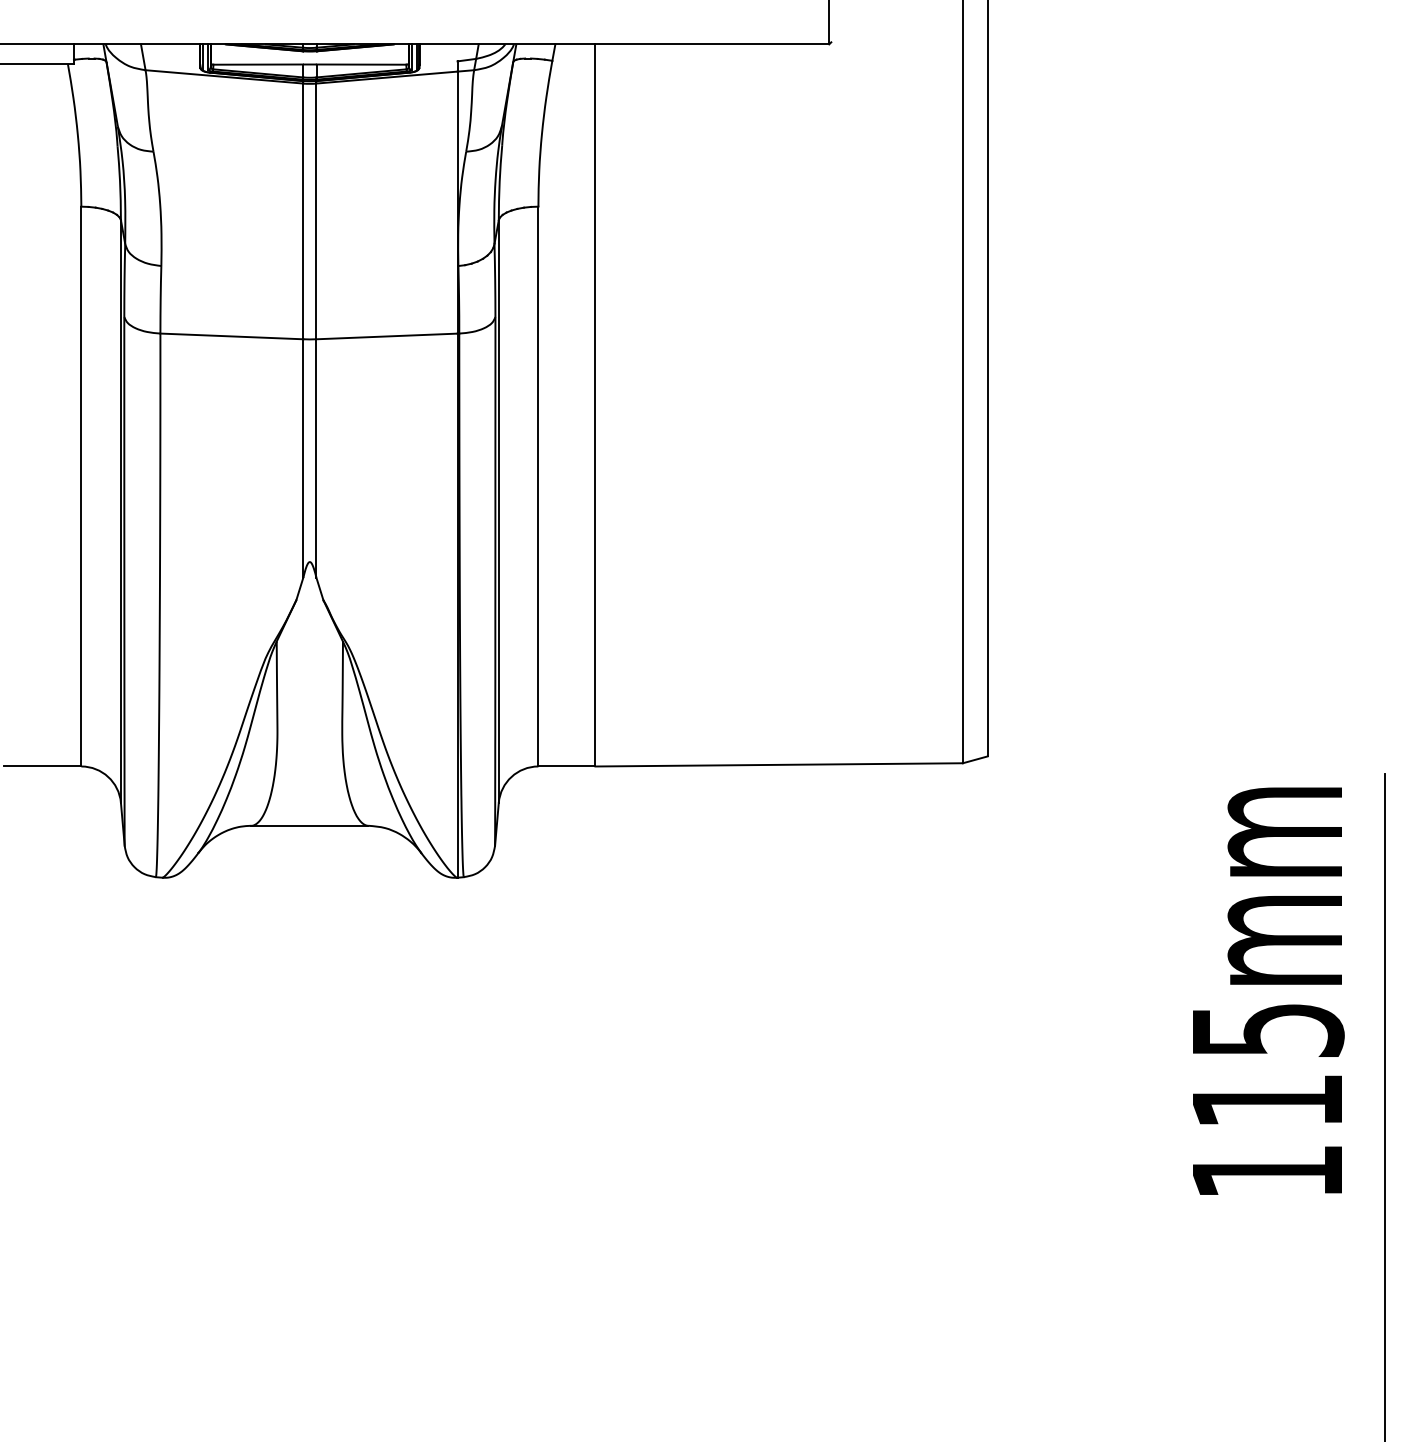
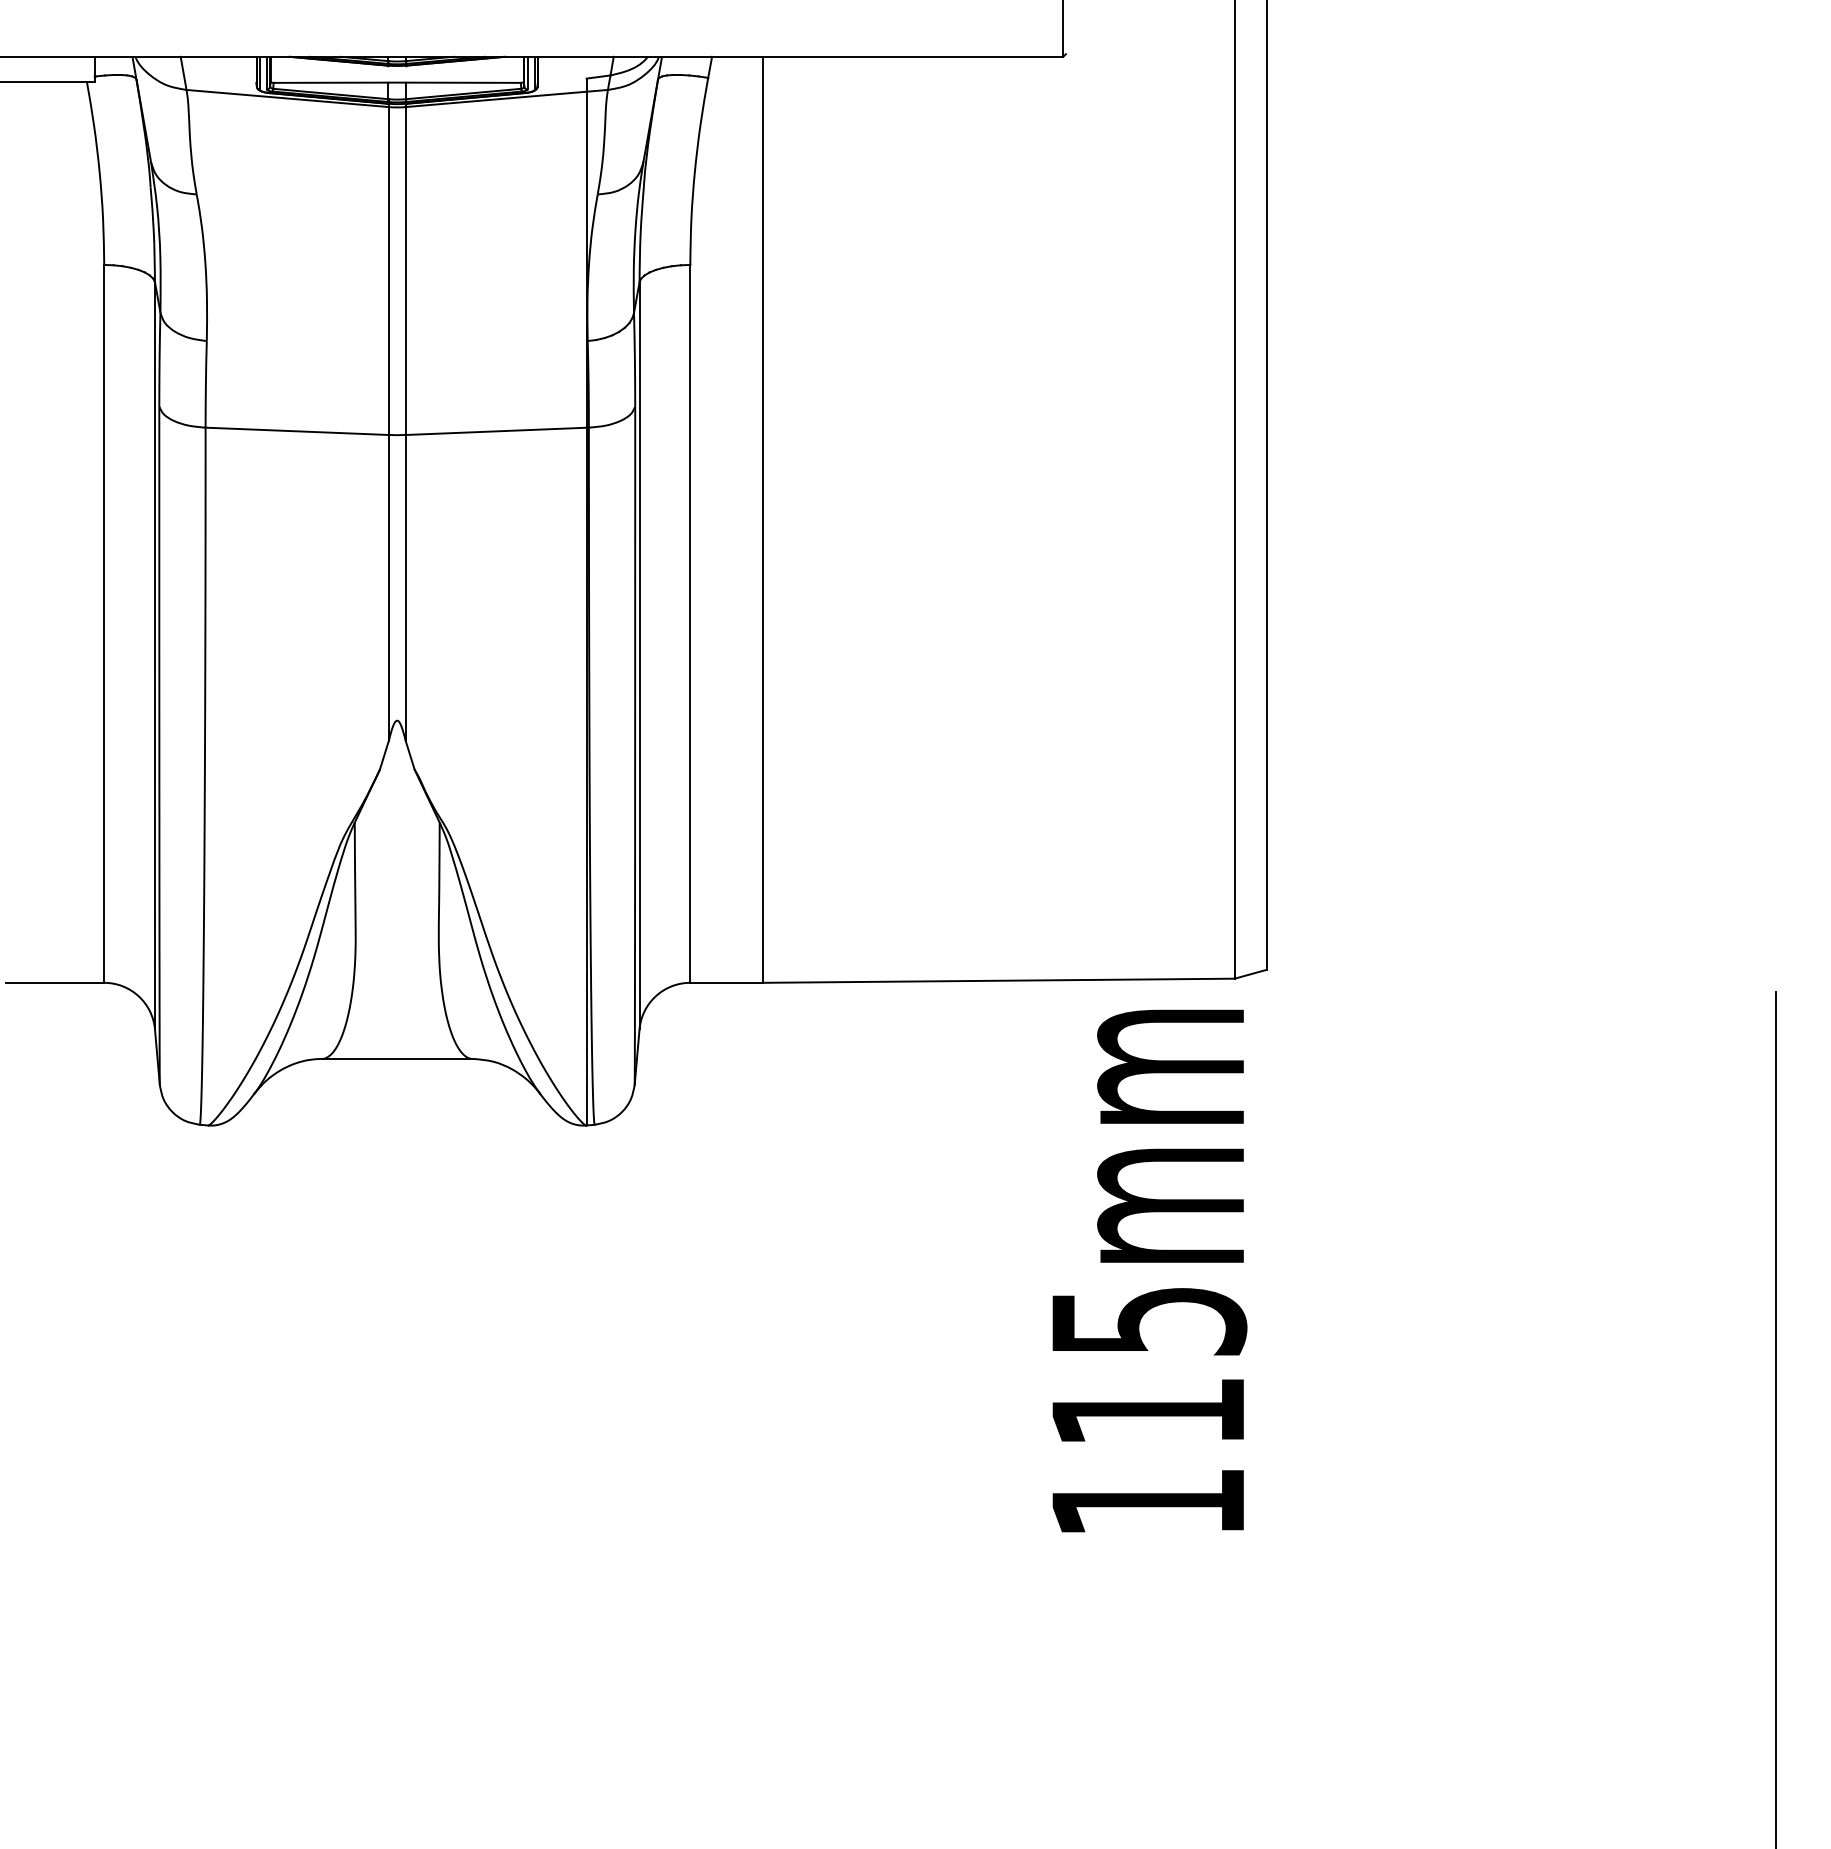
text: (1268, 990) -> (1149, 1270), moved

